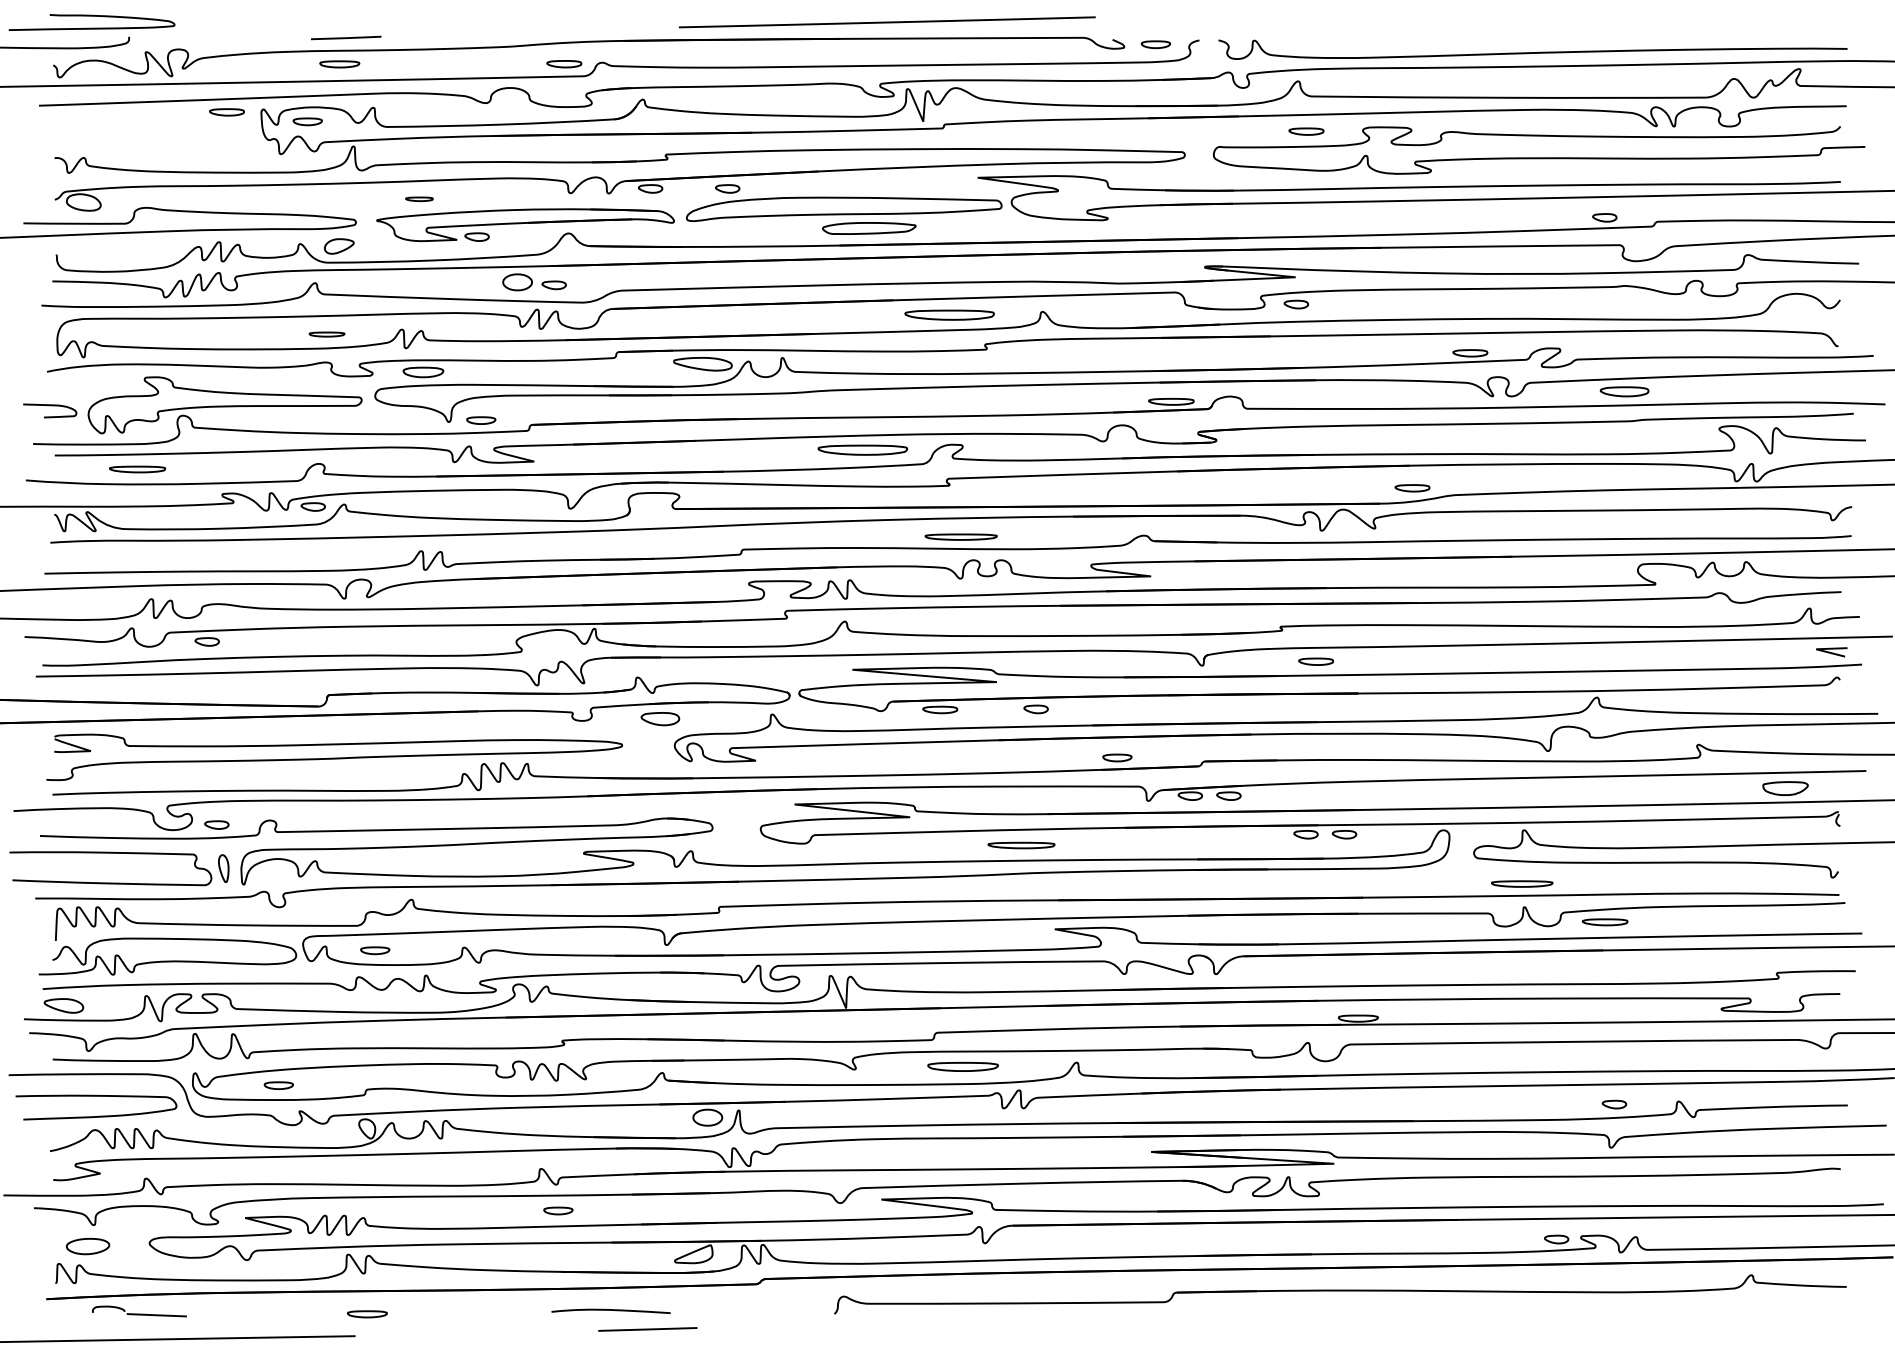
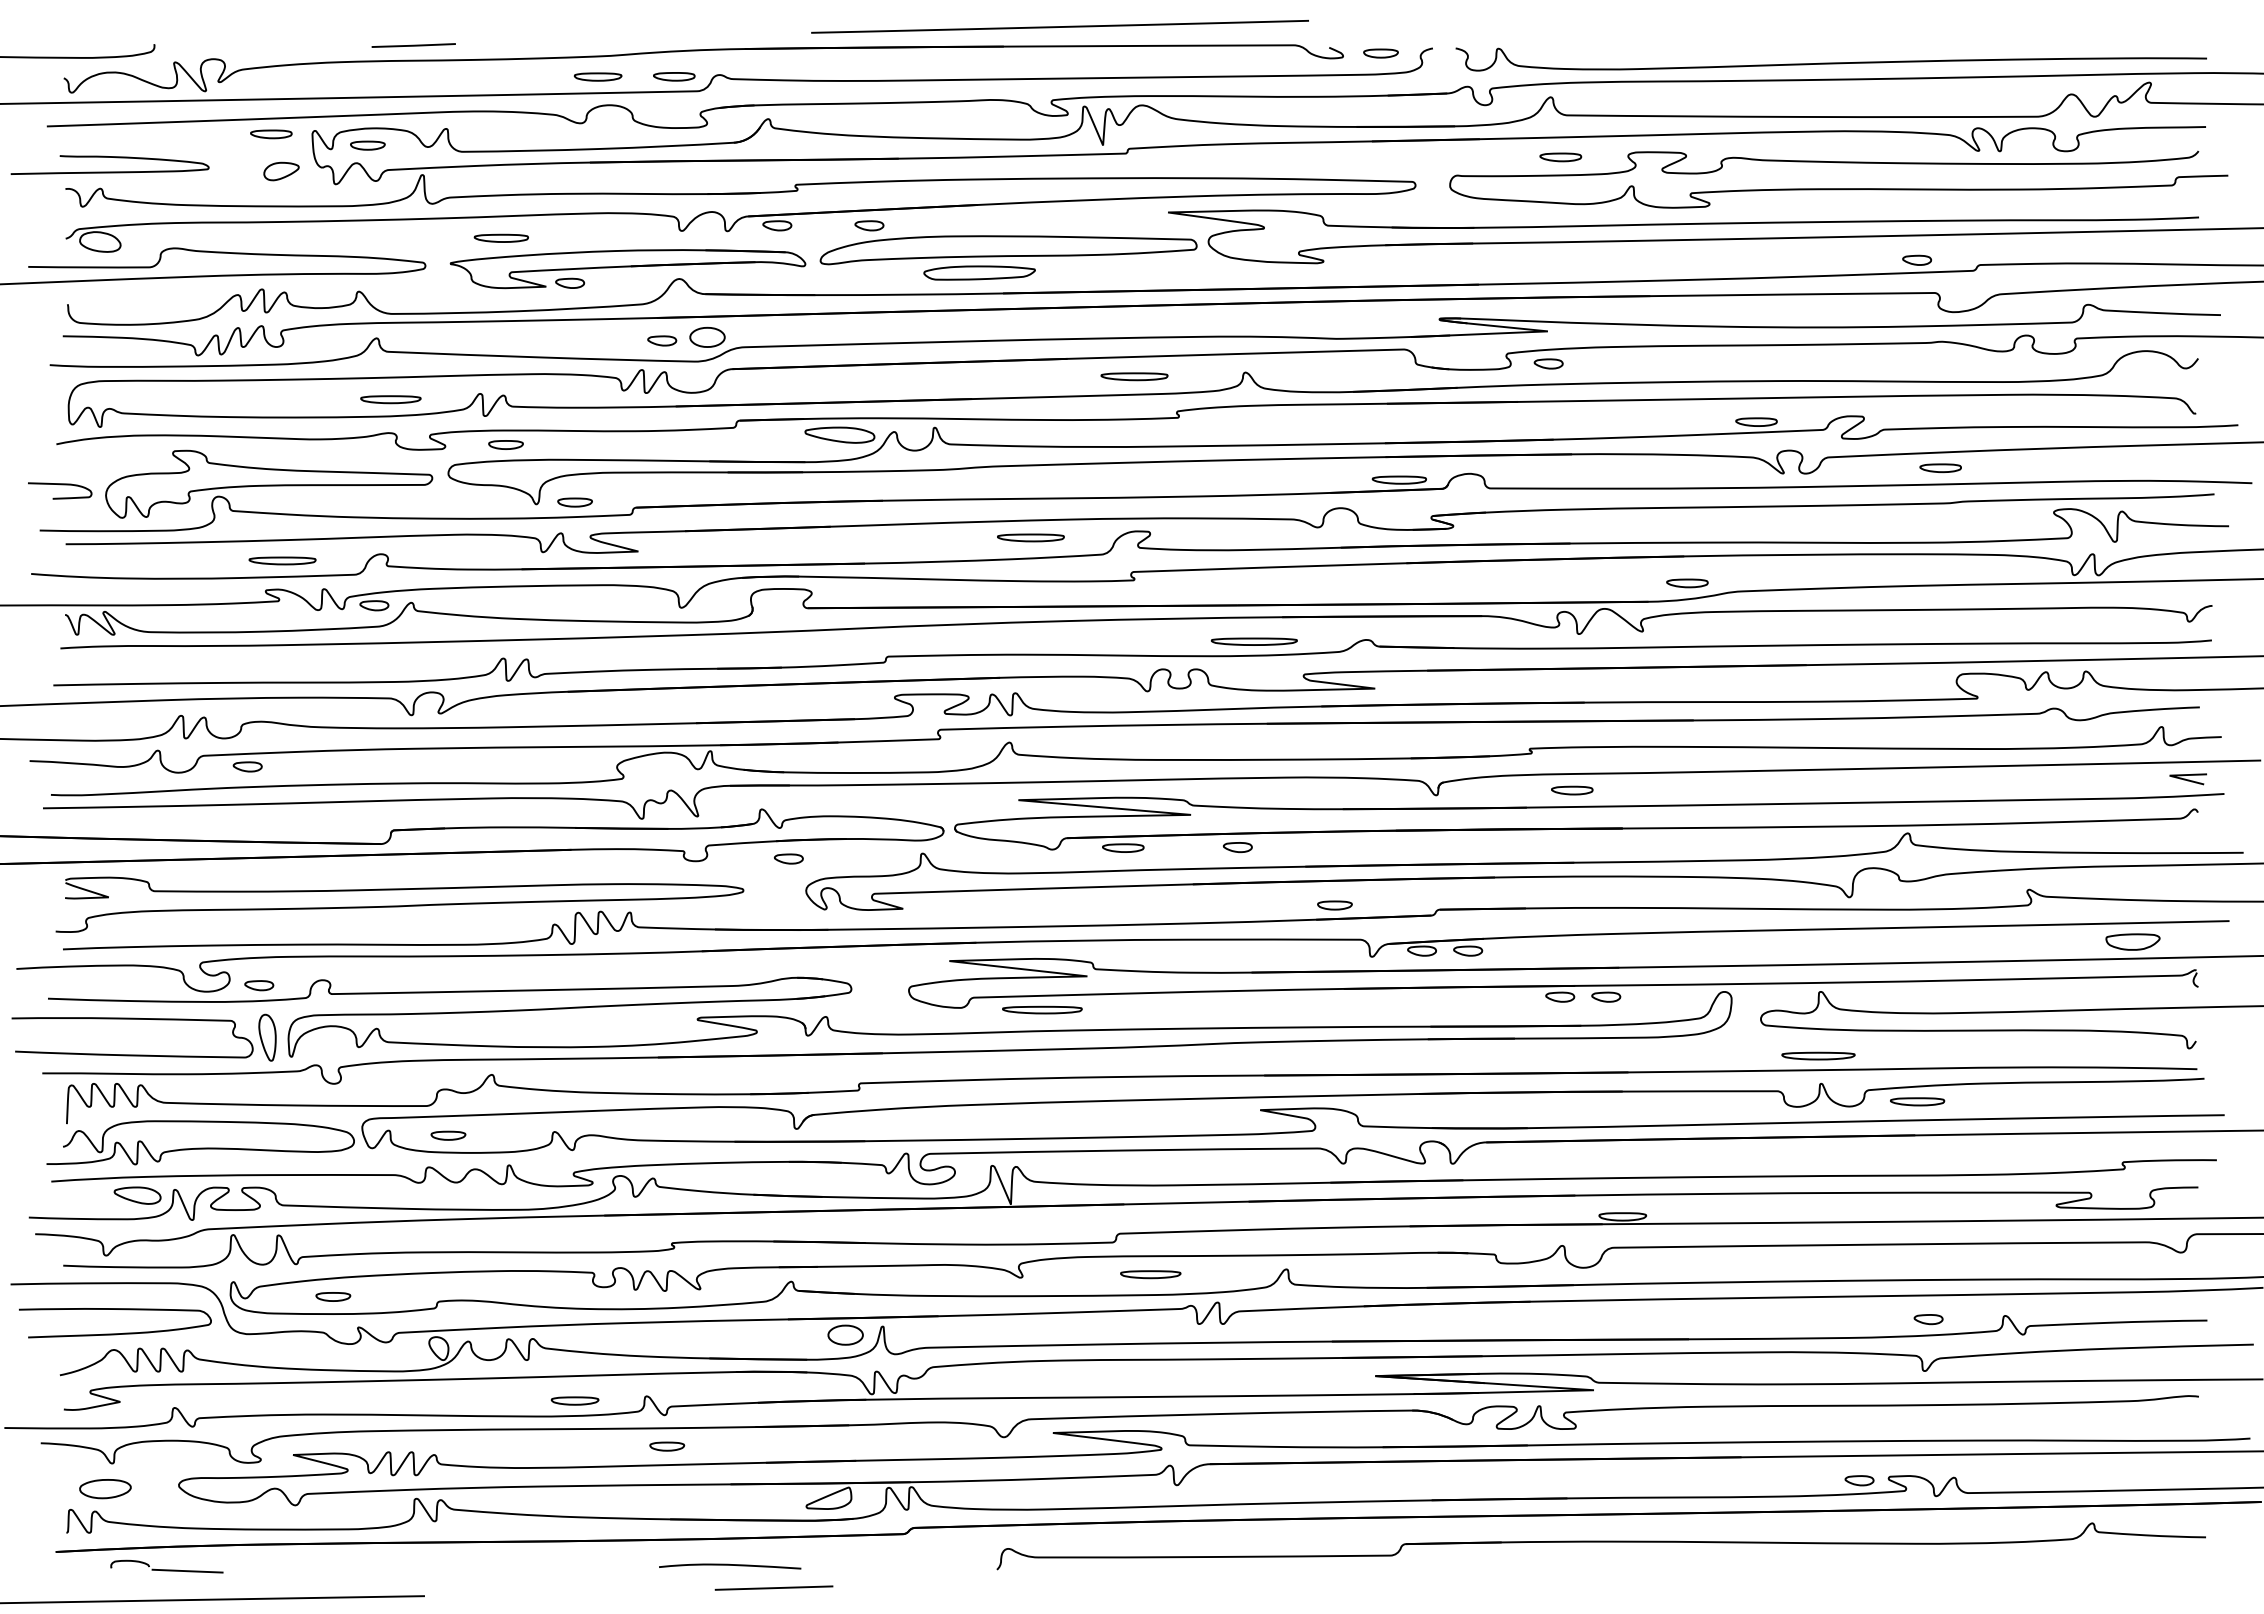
curve: (91, 16) -> (109, 157), moved
part: (339, 63) -> (597, 76), moved
part: (418, 198) -> (500, 237), size x1.67
part: (869, 228) -> (979, 272), moved
part: (339, 246) -> (281, 171), moved
part: (517, 281) -> (707, 336), moved
part: (949, 315) -> (1134, 376), size x0.62
part: (326, 334) -> (390, 399), size x1.43
part: (422, 372) -> (505, 444), size x0.71
part: (1624, 392) -> (1940, 468), size x0.71
part: (862, 449) -> (1030, 537), size x0.62
part: (137, 469) -> (282, 560), moved
part: (960, 536) -> (1253, 641), moved
part: (659, 718) -> (788, 858), size x0.62
part: (1021, 845) -> (1042, 1009), moved
part: (223, 868) -> (267, 1037), size x1.43
part: (63, 1005) -> (137, 1195), moved
part: (962, 1066) -> (1150, 1274), size x0.71
part: (366, 1313) -> (574, 1400), moved

